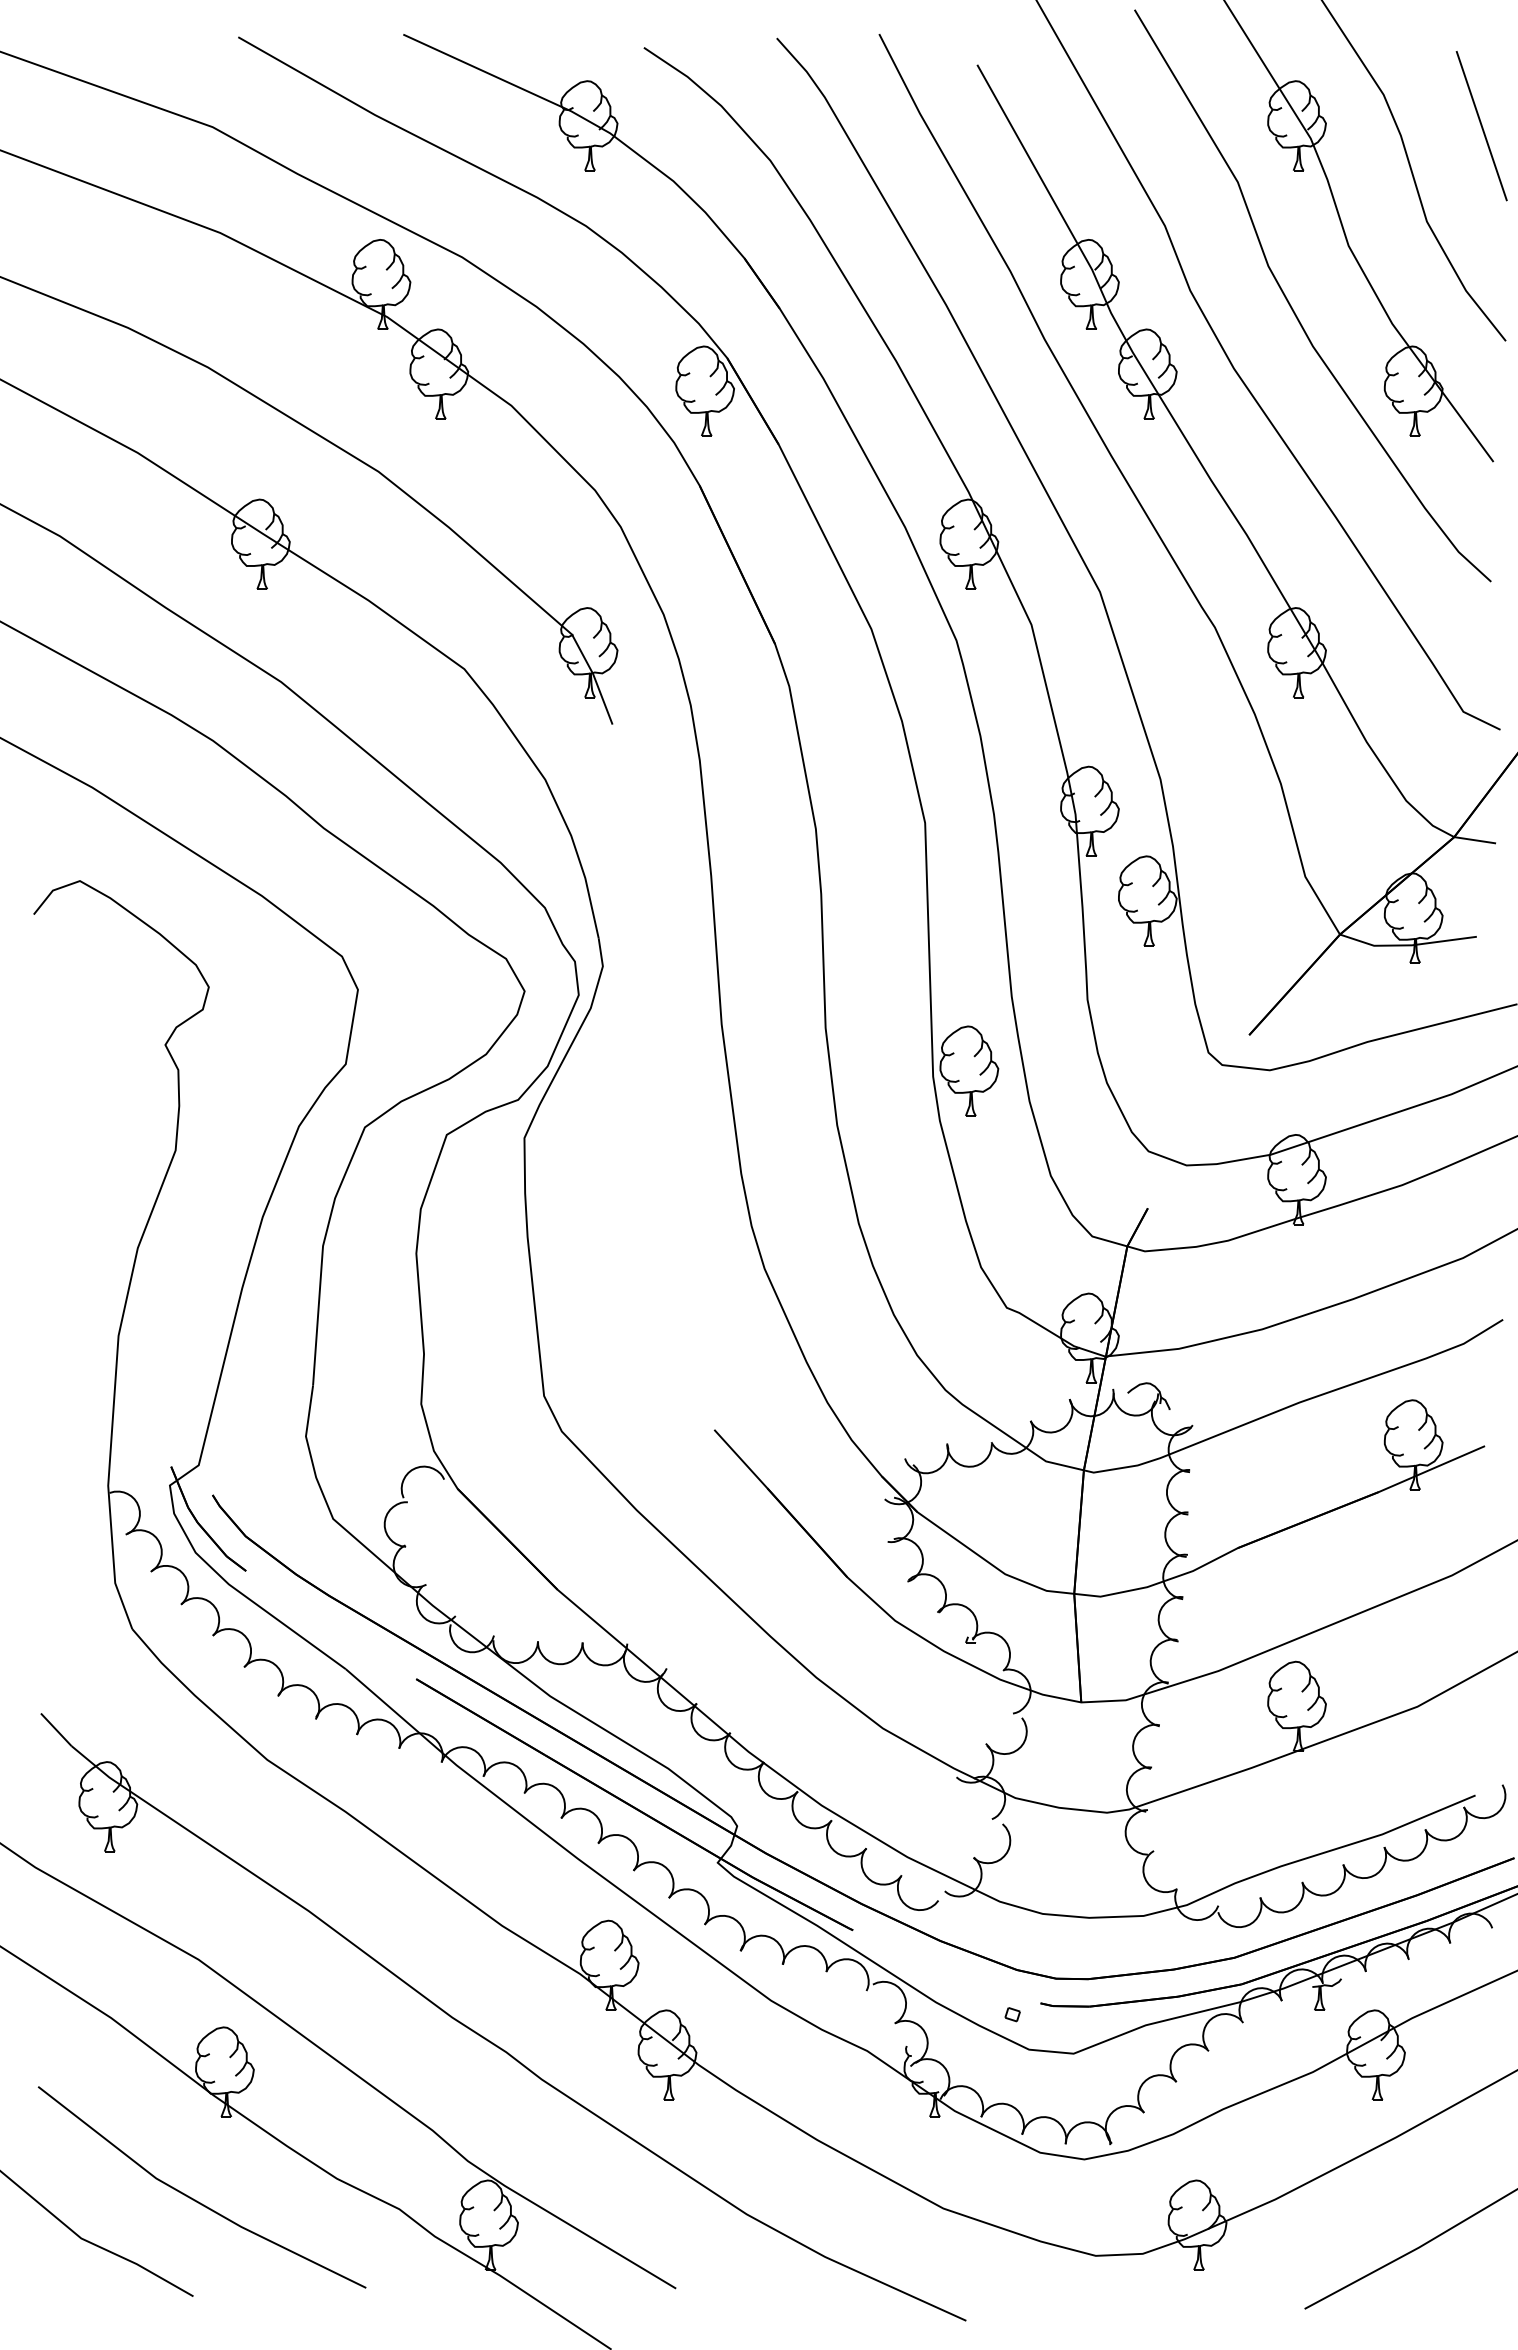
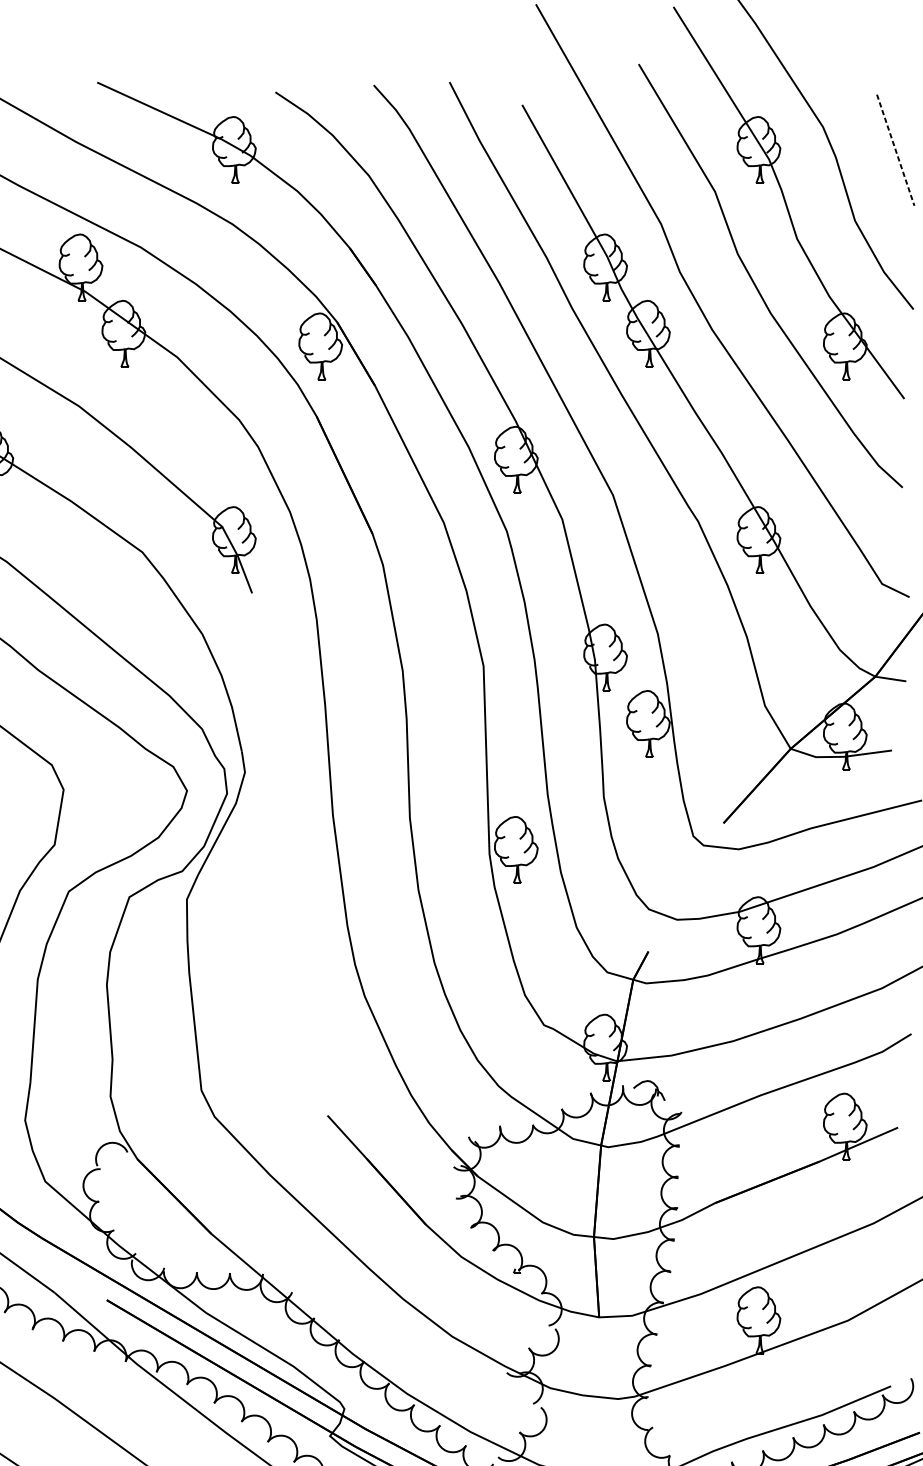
line: (1481, 126) -> (895, 150), solid -> dashed

